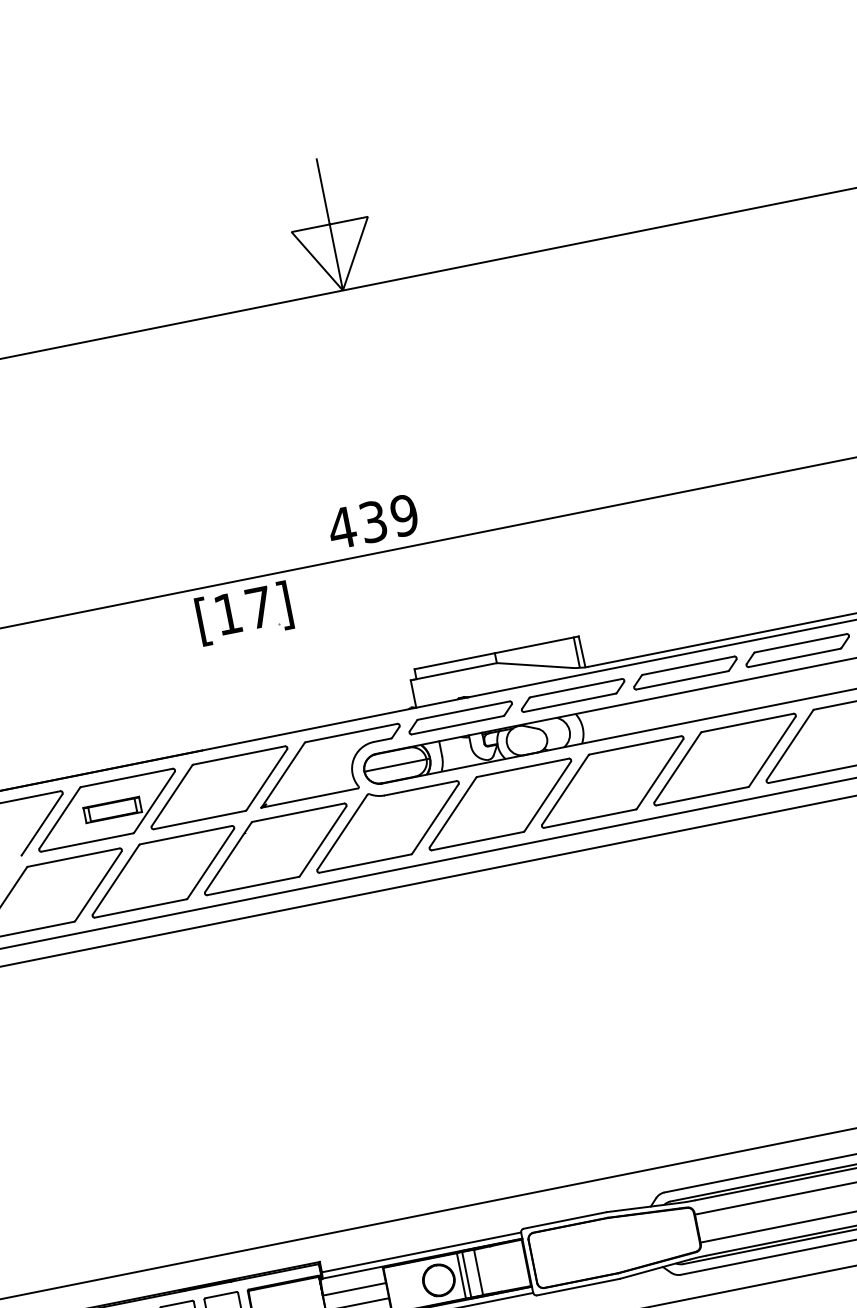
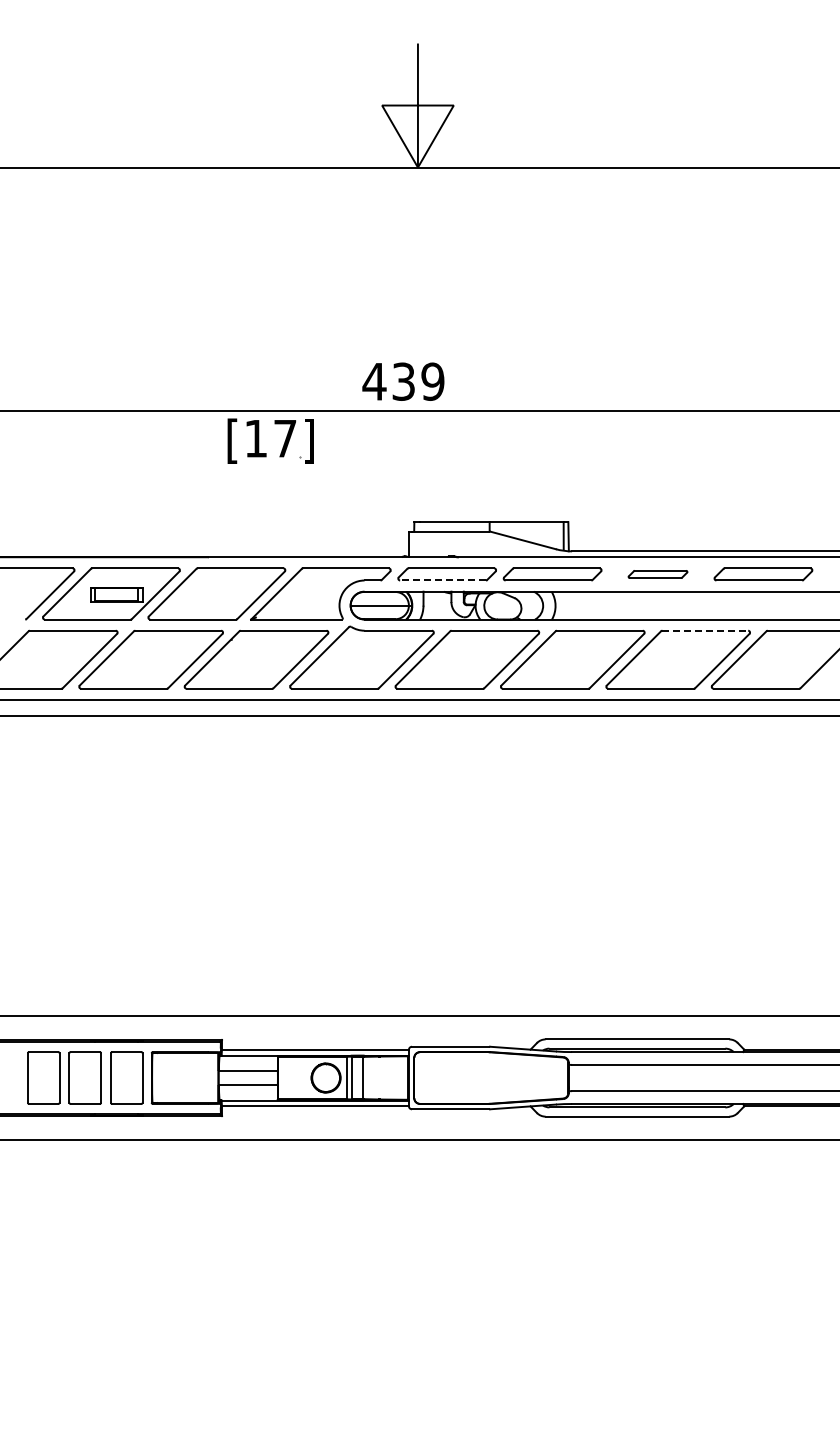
part: (684, 673) -> (657, 574), size x0.6
line: (747, 722) -> (705, 630), solid -> dashed
line: (458, 725) -> (443, 580), solid -> dashed

